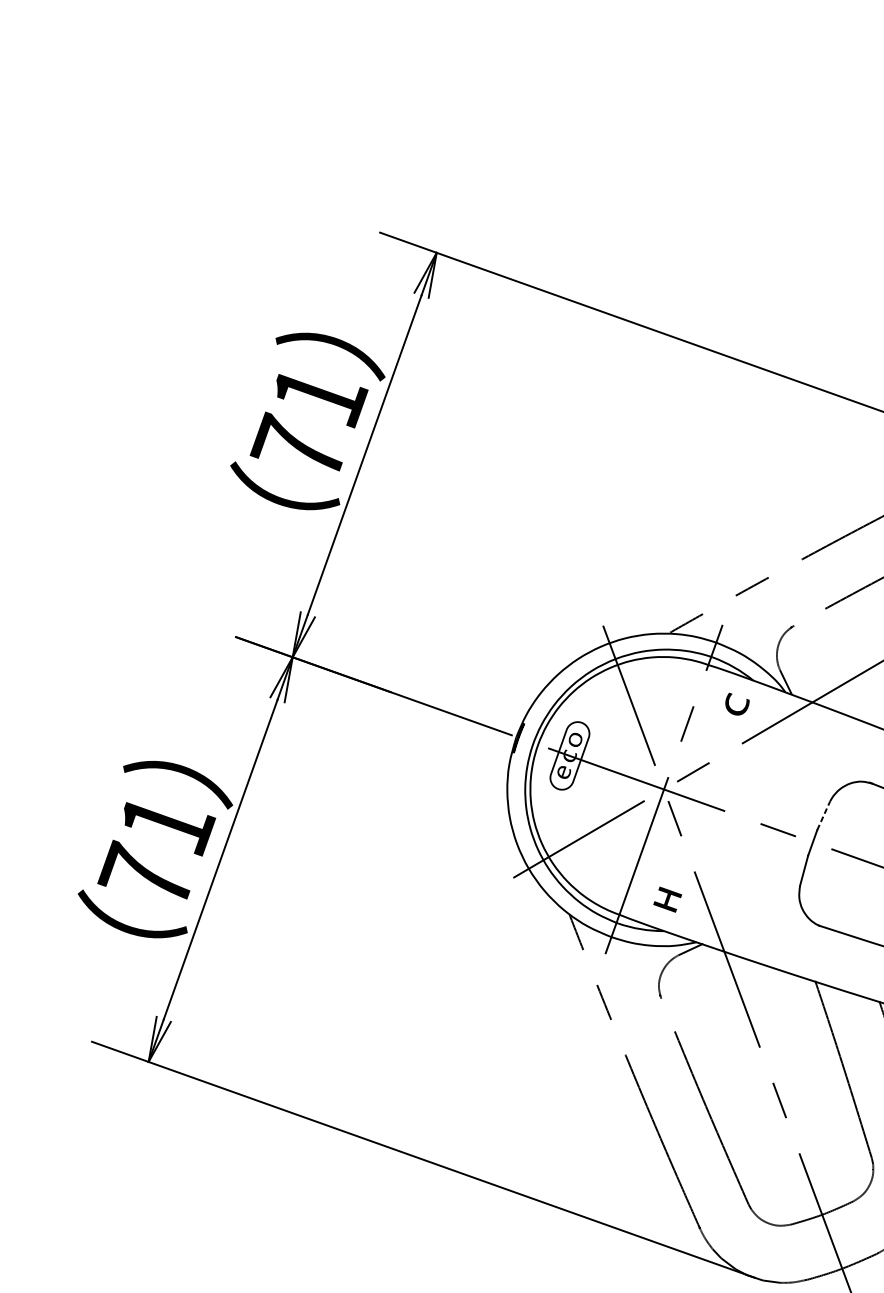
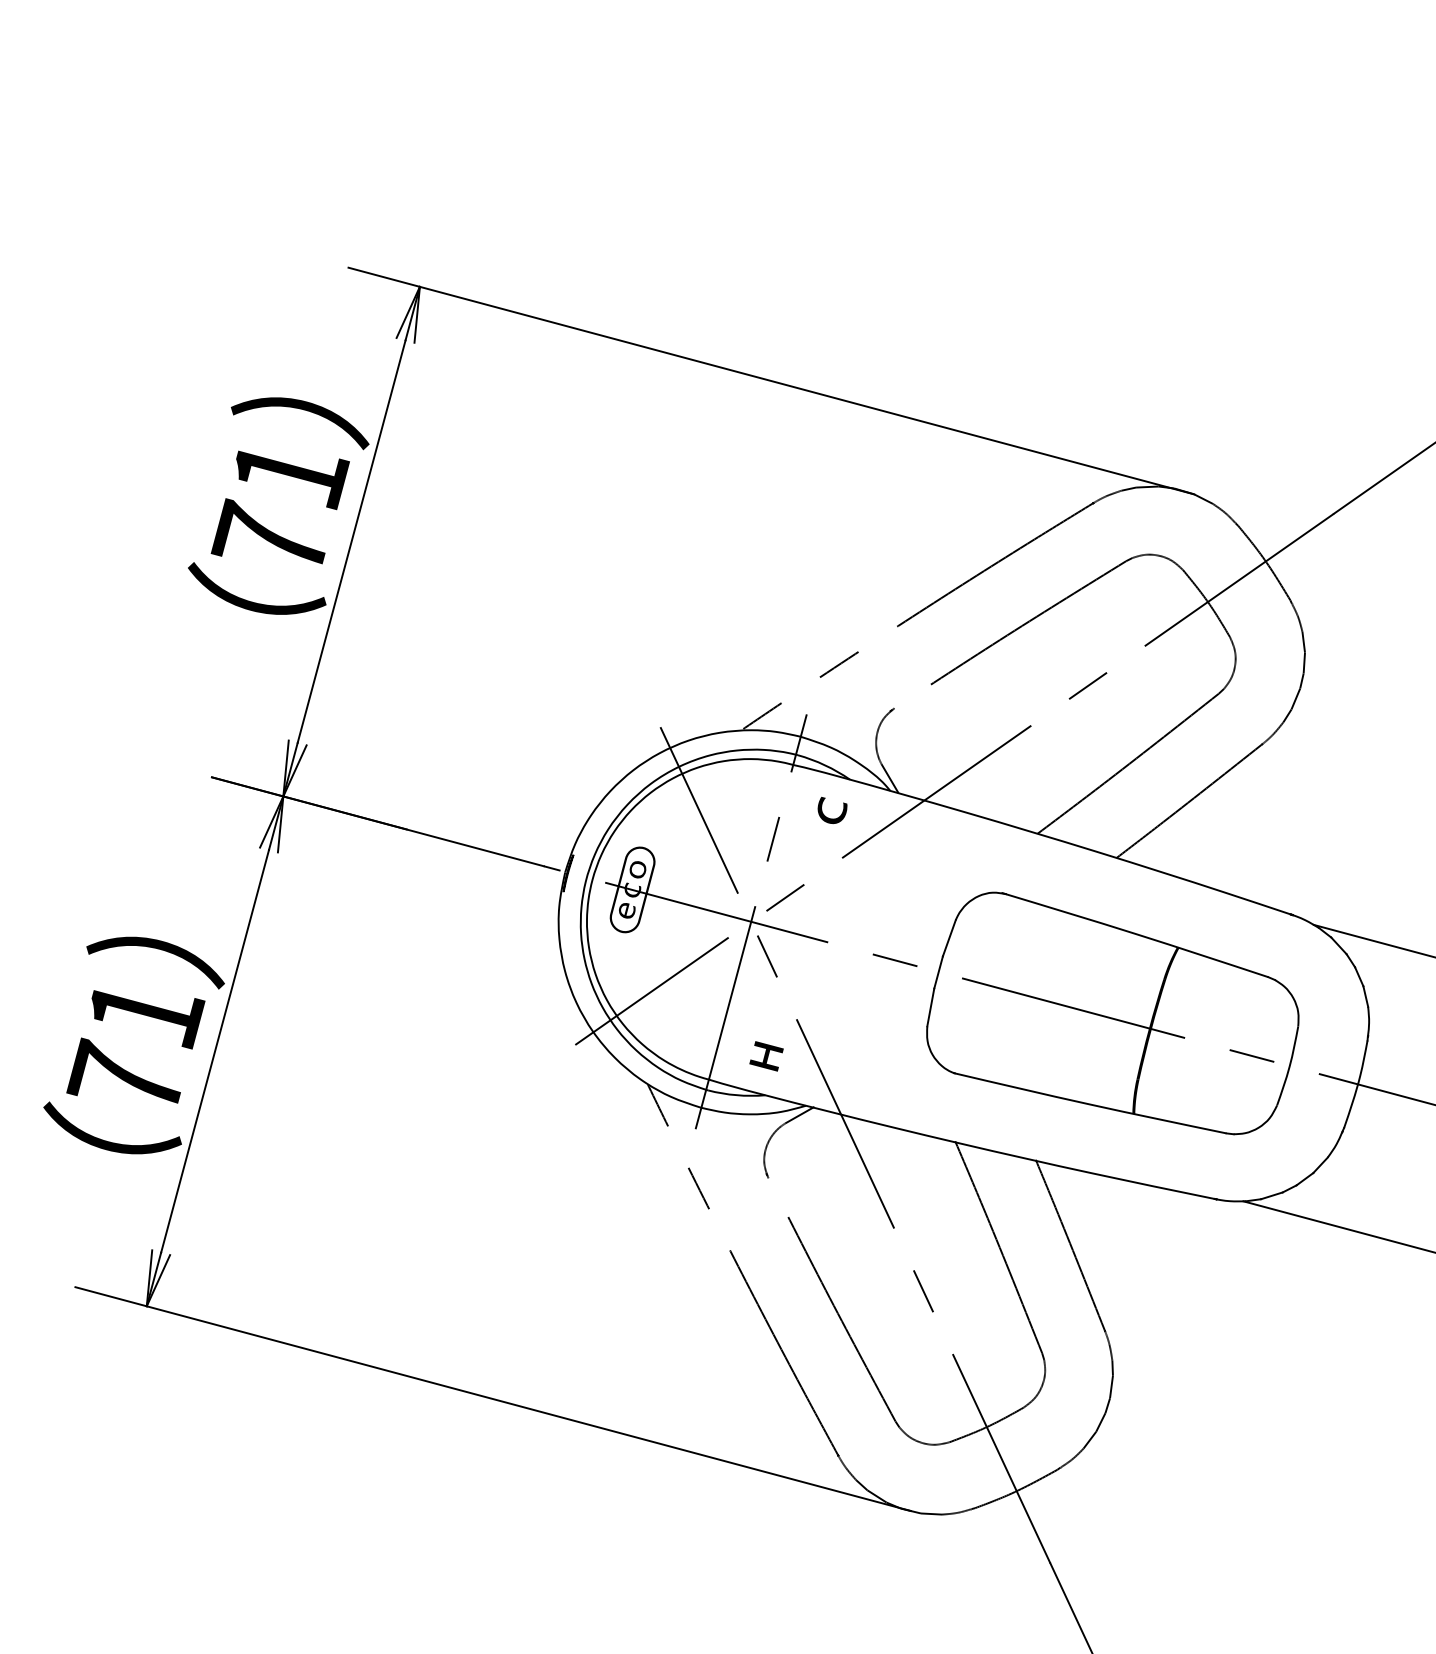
line: (823, 815) -> (949, 937), dashed -> solid

